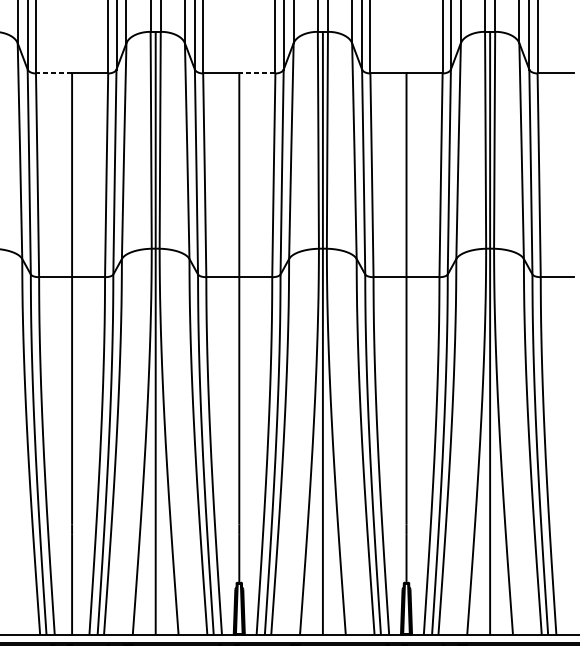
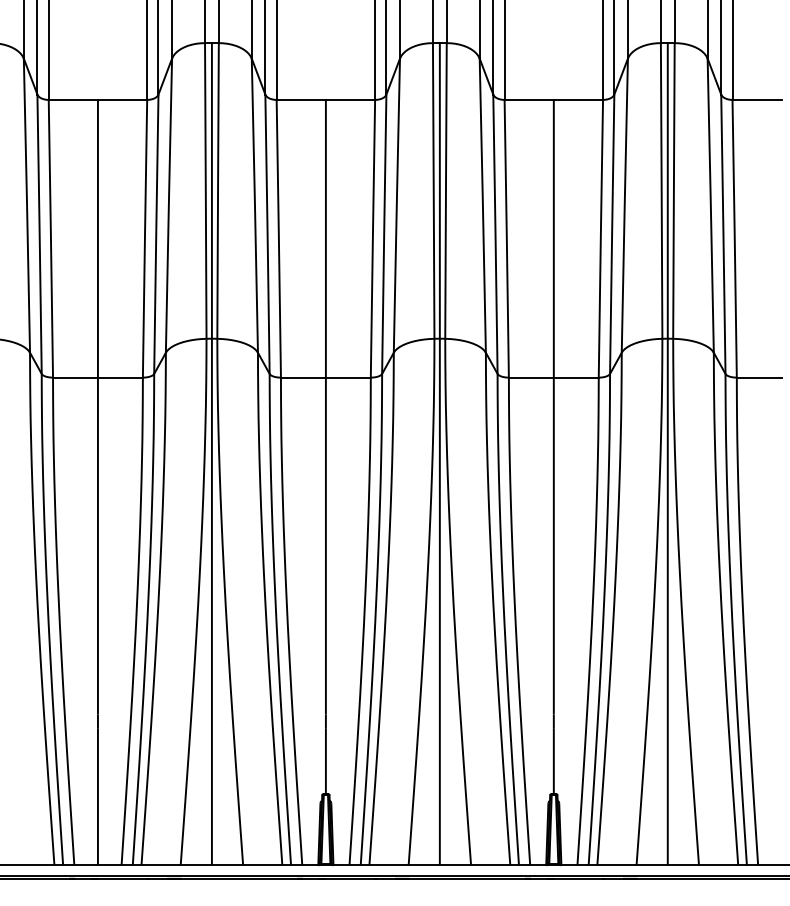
line: (54, 73) -> (73, 99), dashed -> solid
line: (257, 73) -> (350, 99), dashed -> solid

